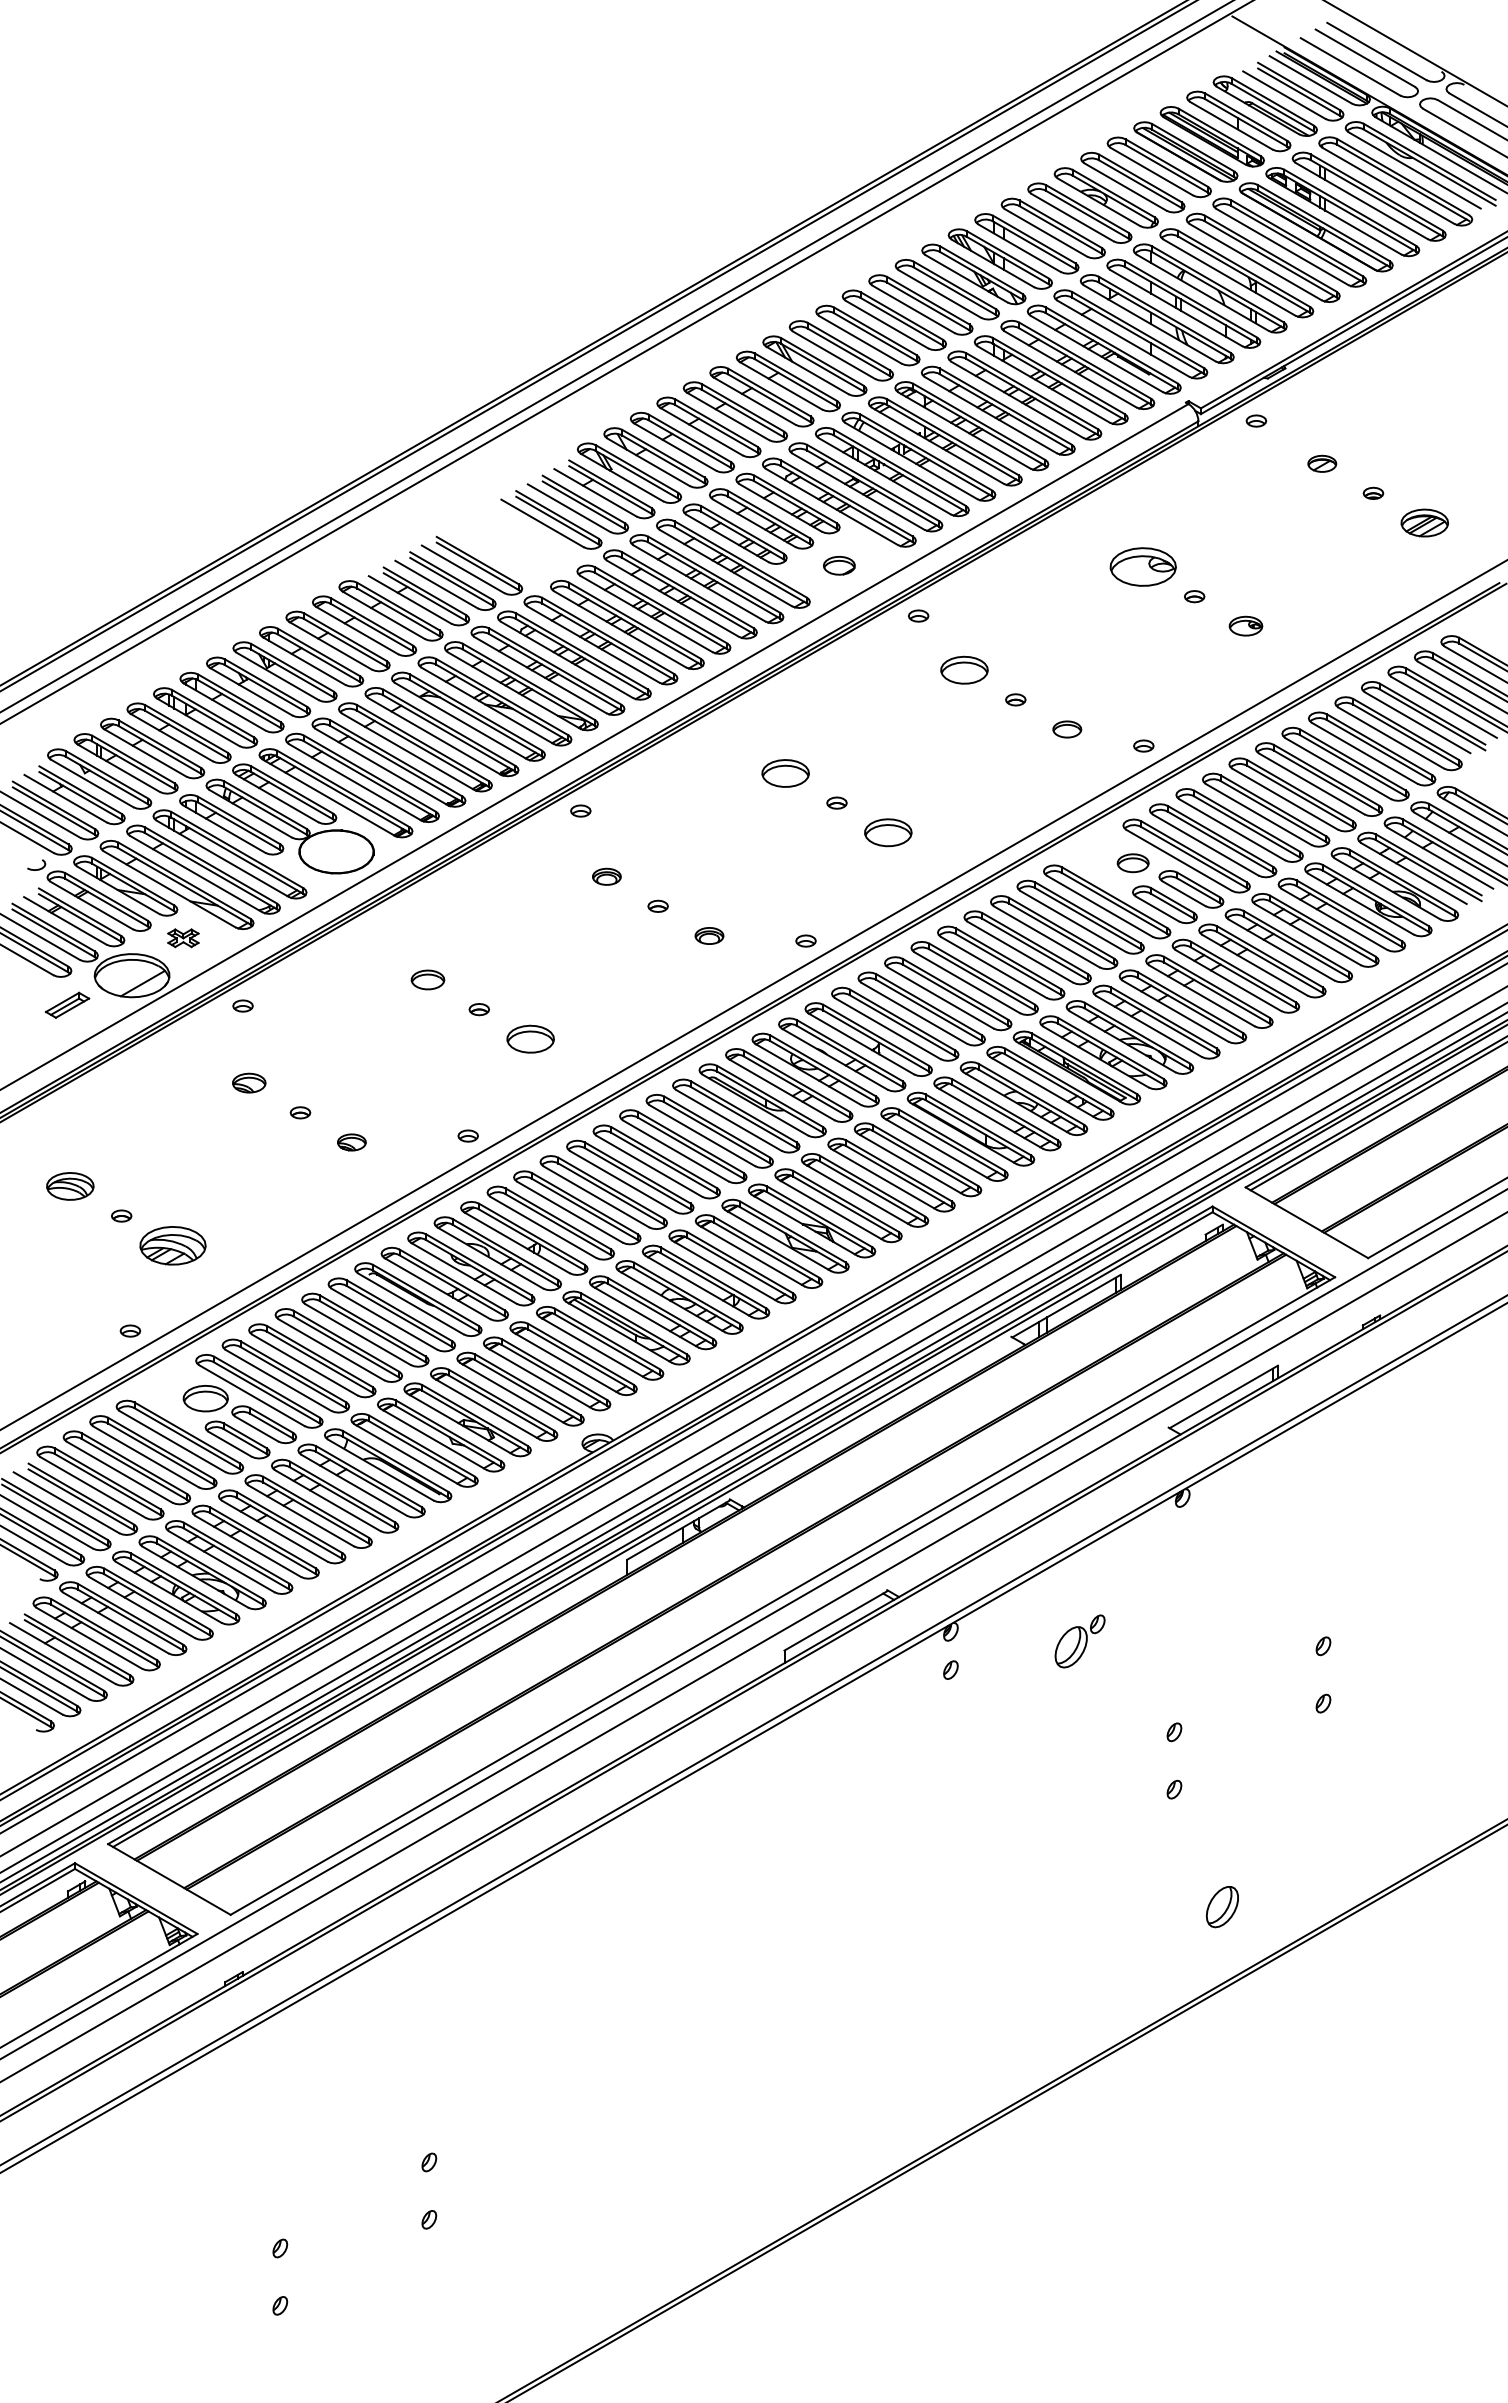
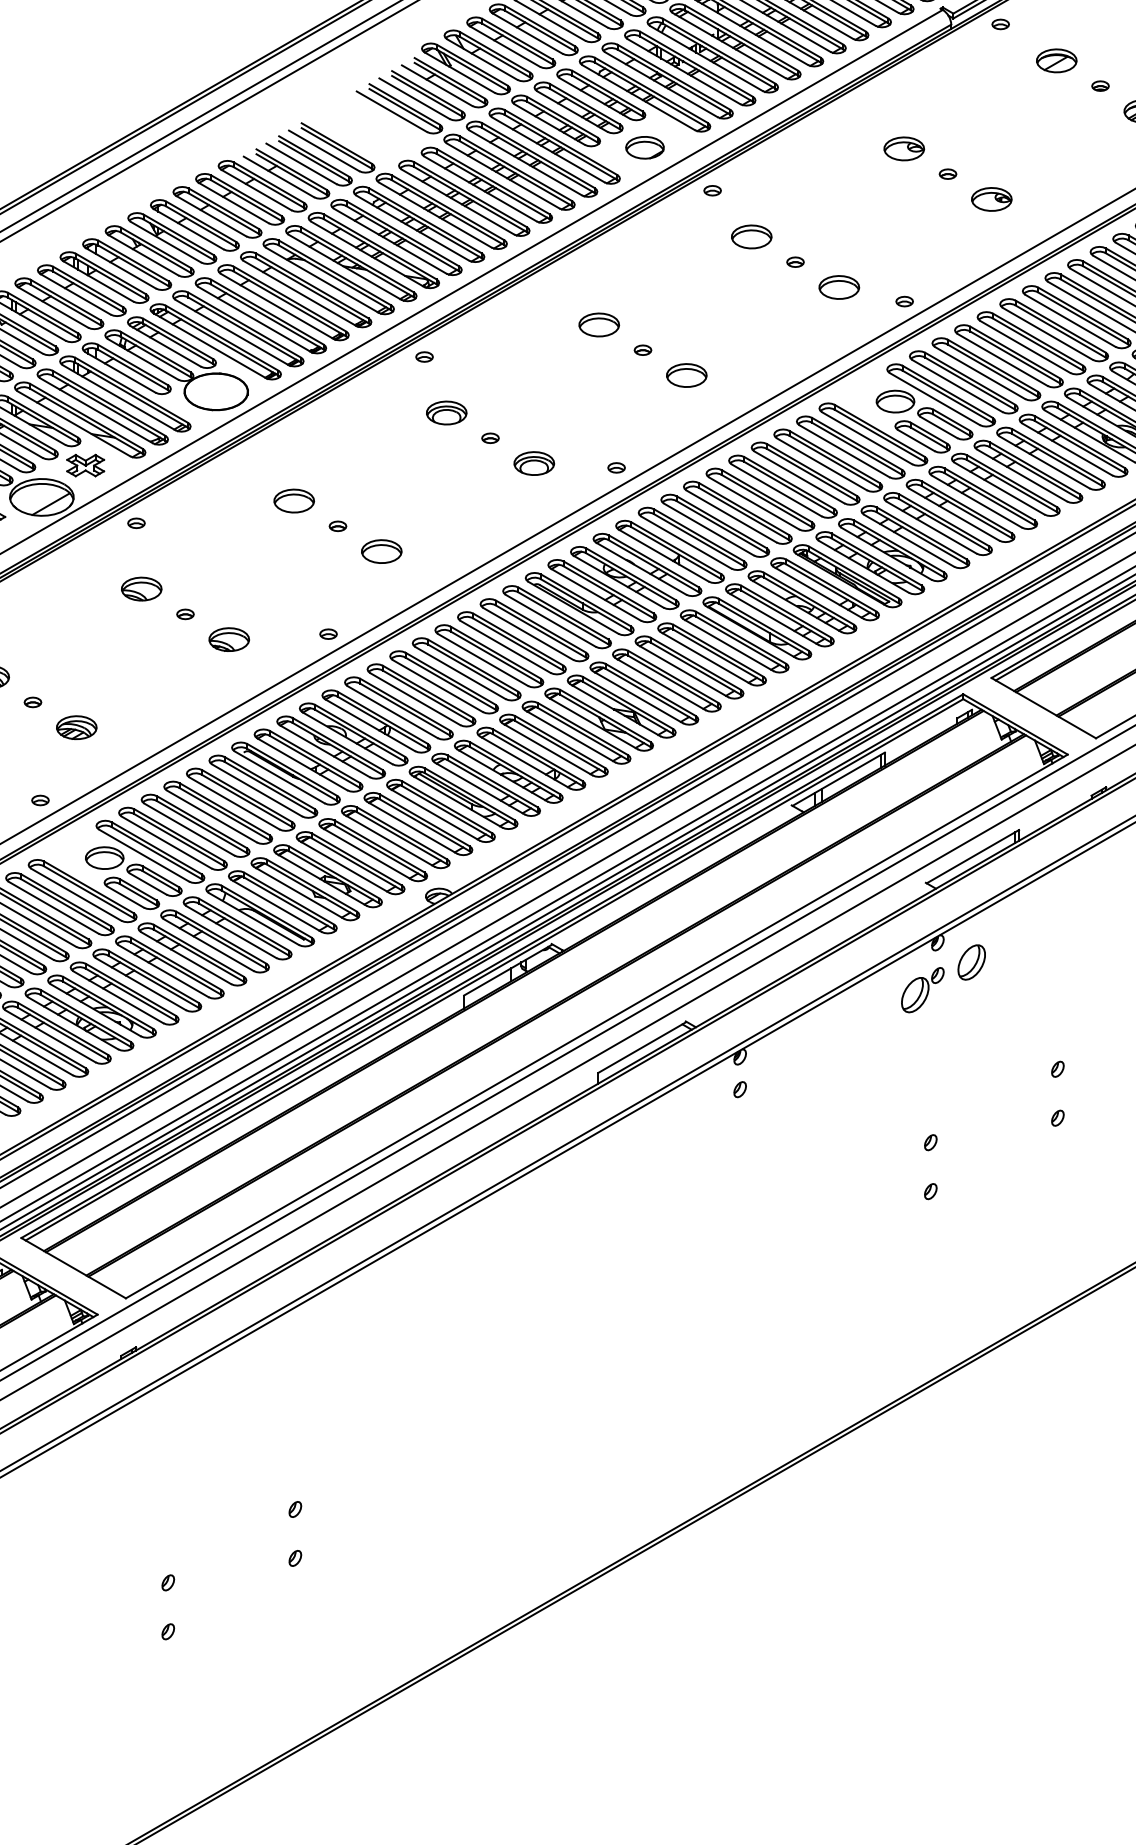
part: (1322, 463) -> (1057, 60), size x1.67
part: (839, 565) -> (645, 147), size x1.43
part: (1143, 566) -> (904, 148), size x0.71
part: (1245, 625) -> (991, 198), size x1.43
part: (1067, 729) -> (839, 287), size x1.67
part: (1133, 862) -> (895, 400), size x1.43
part: (606, 876) -> (446, 412), size x1.67
part: (709, 935) -> (534, 463), size x1.67
part: (183, 937) -> (85, 464), size x1.43
part: (427, 979) -> (293, 500), size x1.43
part: (249, 1082) -> (142, 588), size x1.43
part: (351, 1142) -> (228, 639), size x1.67
part: (172, 1245) -> (76, 727), size x0.71
part: (1079, 1641) -> (922, 990), moved
part: (1221, 1907) -> (970, 962), moved

